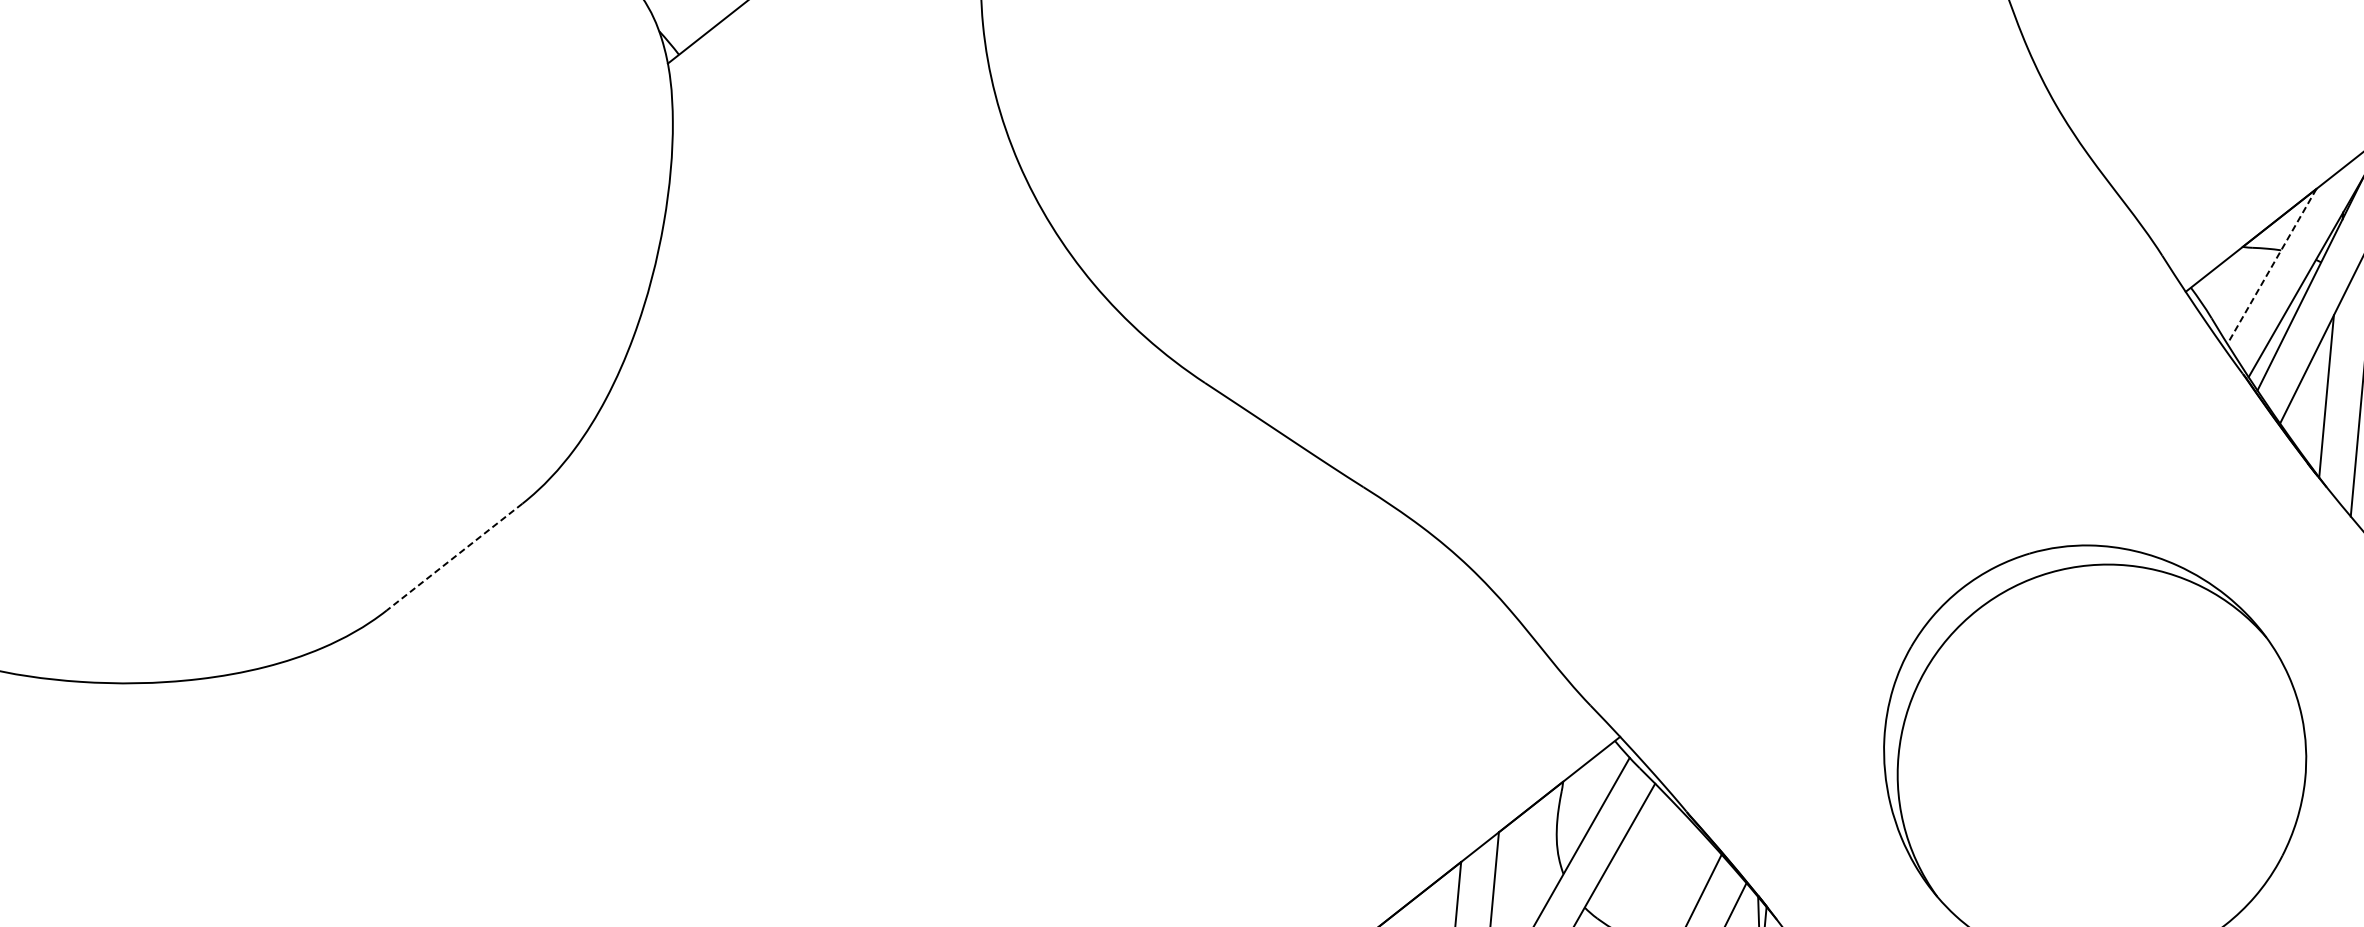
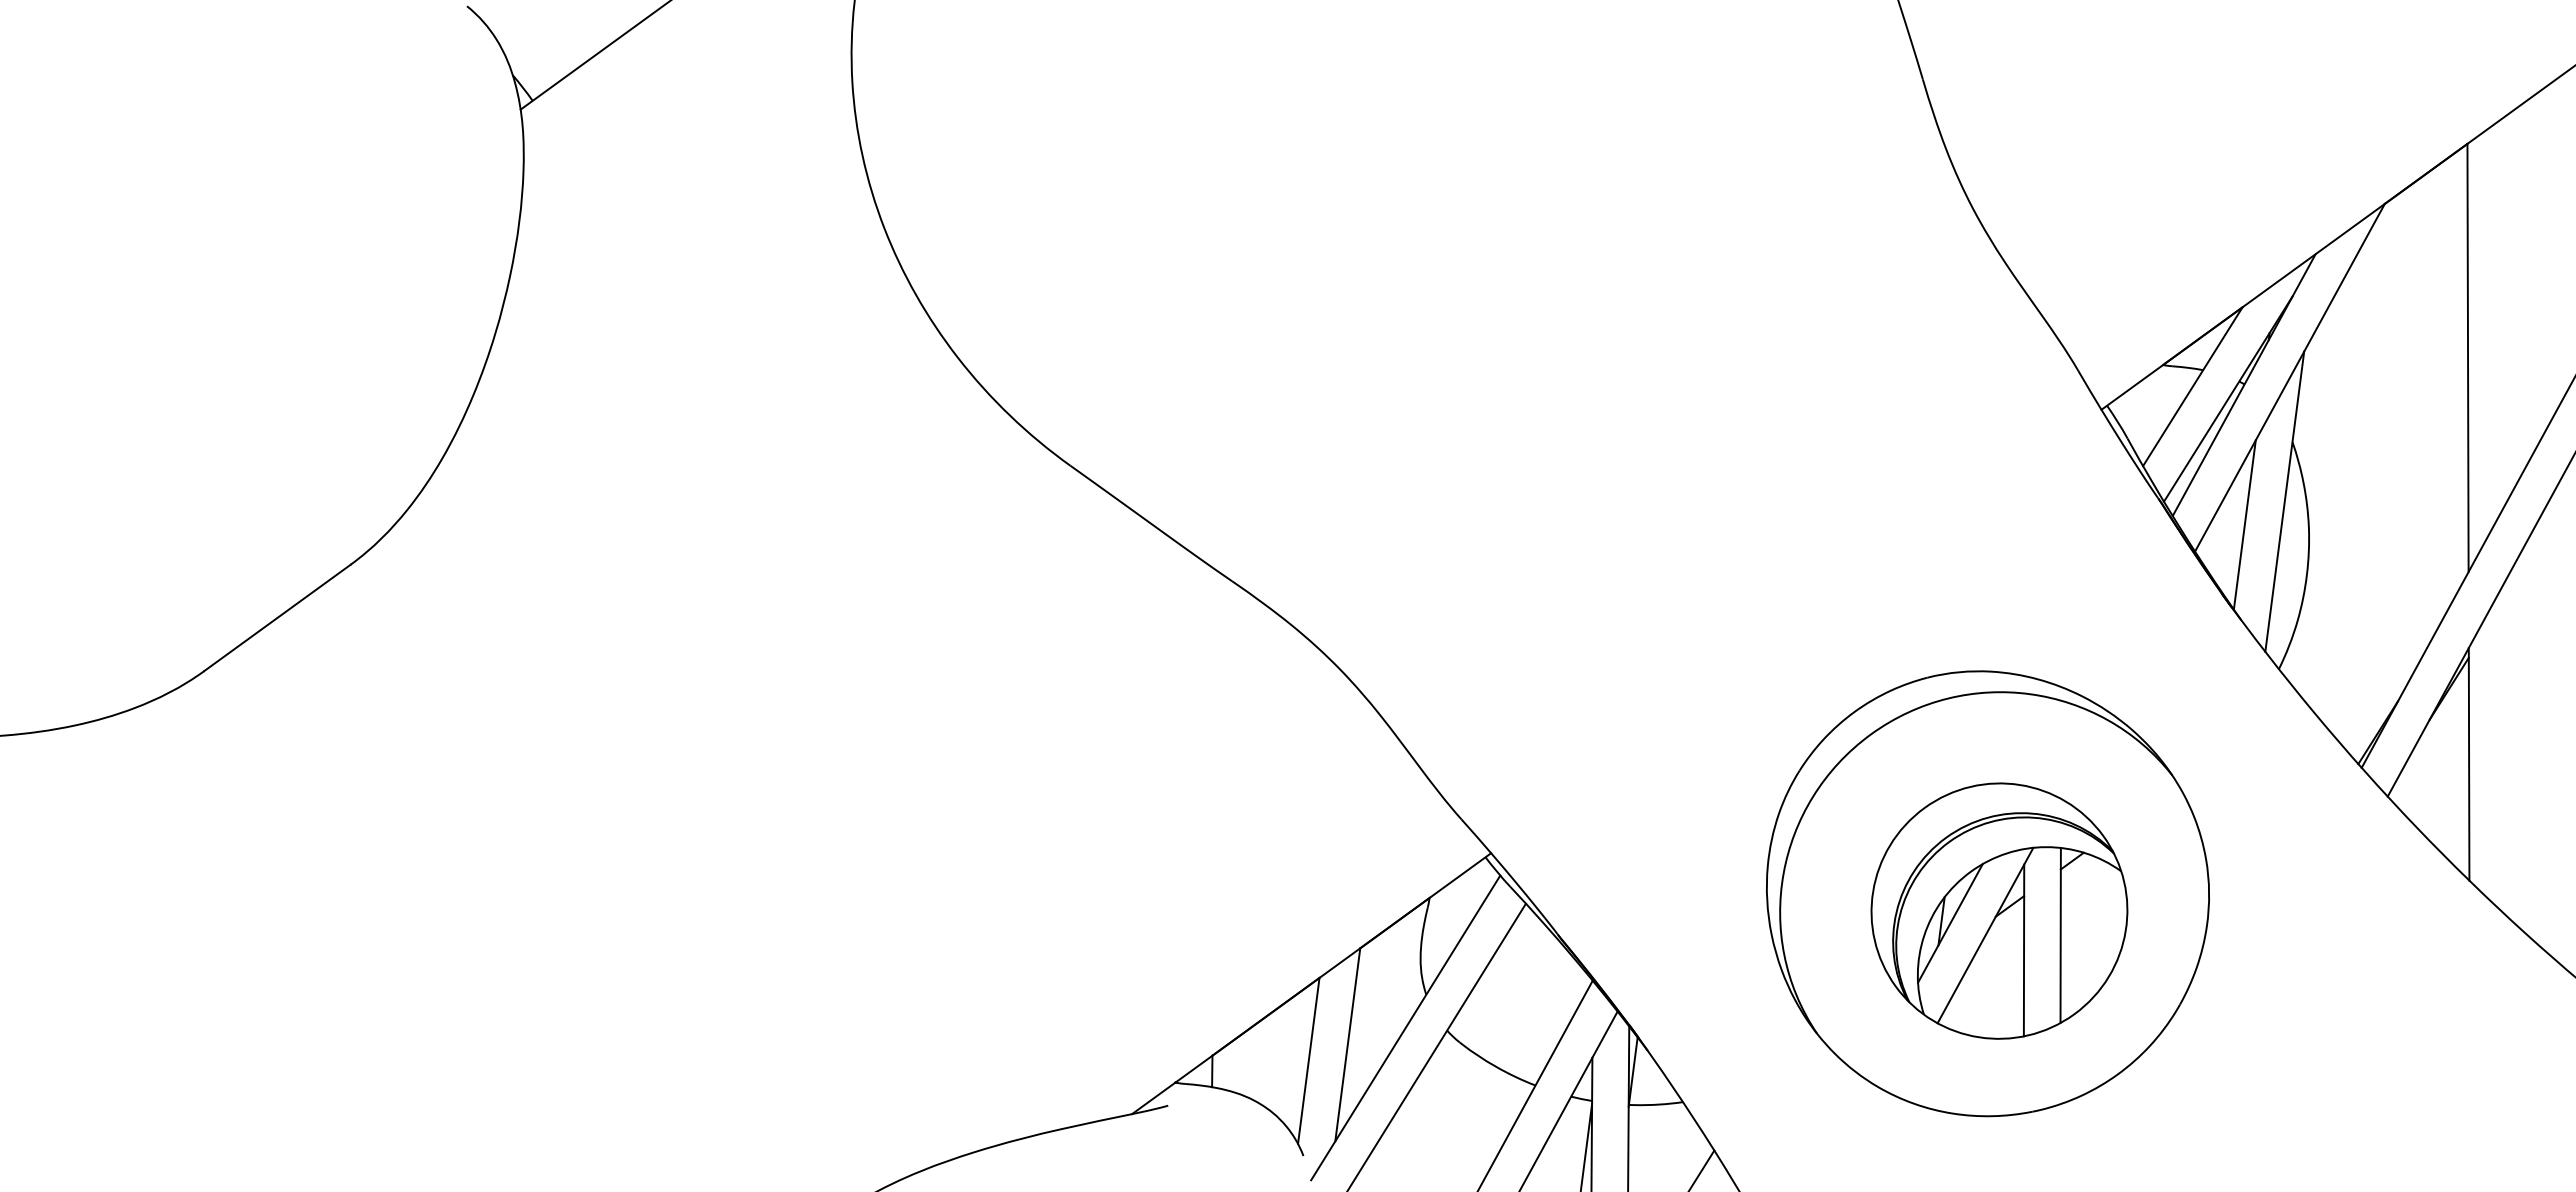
line: (2271, 266) -> (2192, 386), dashed -> solid
line: (454, 557) -> (277, 618), dashed -> solid
part: (2106, 772) -> (1999, 910), added

